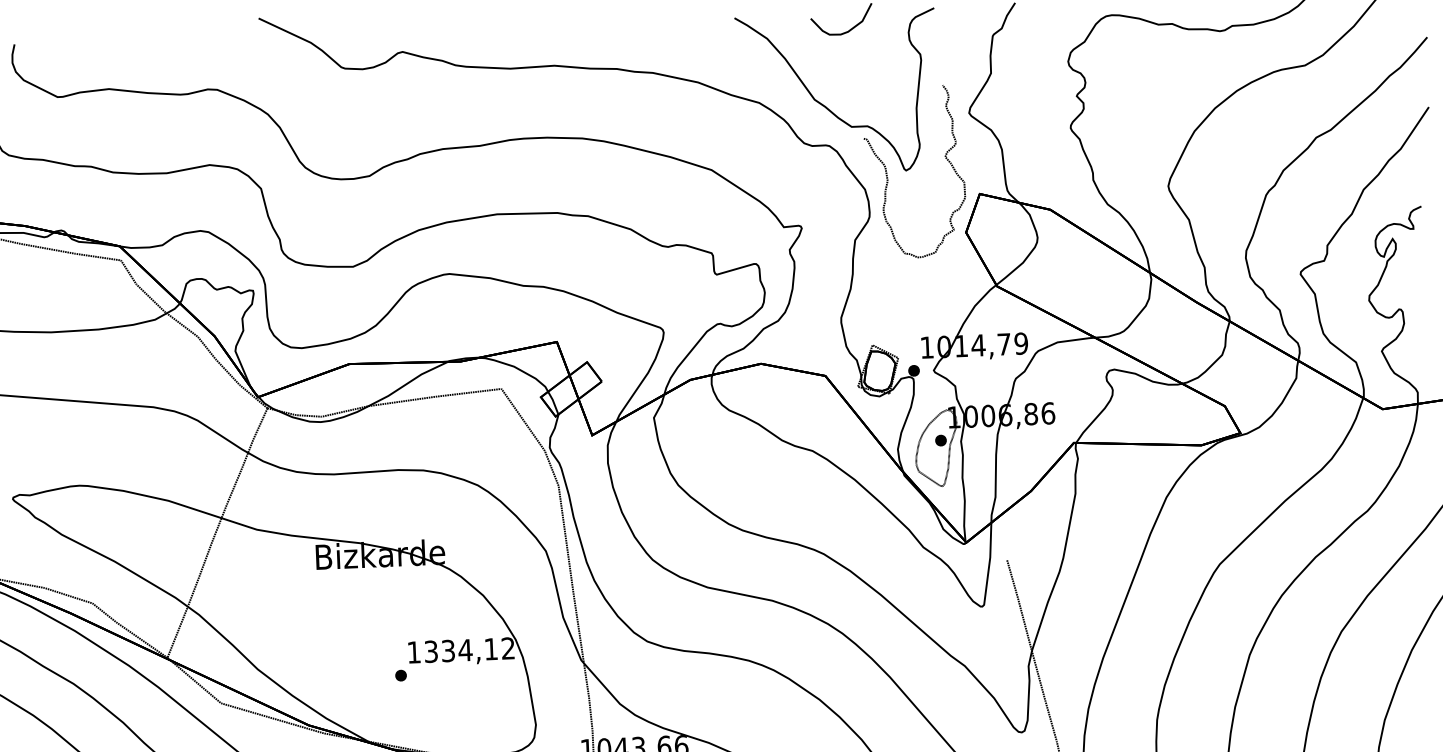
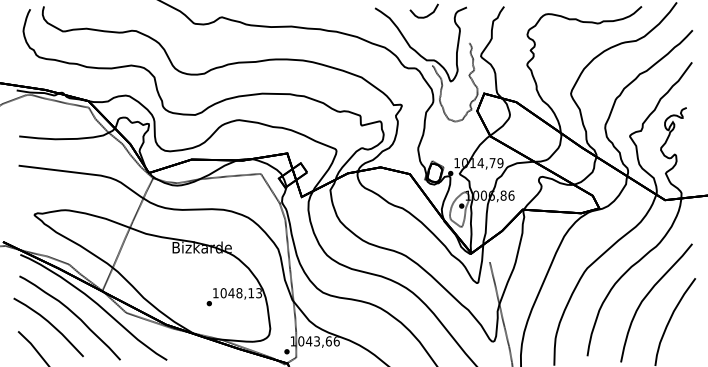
text: (467, 650) -> (240, 293), 1334,12 -> 1048,13

